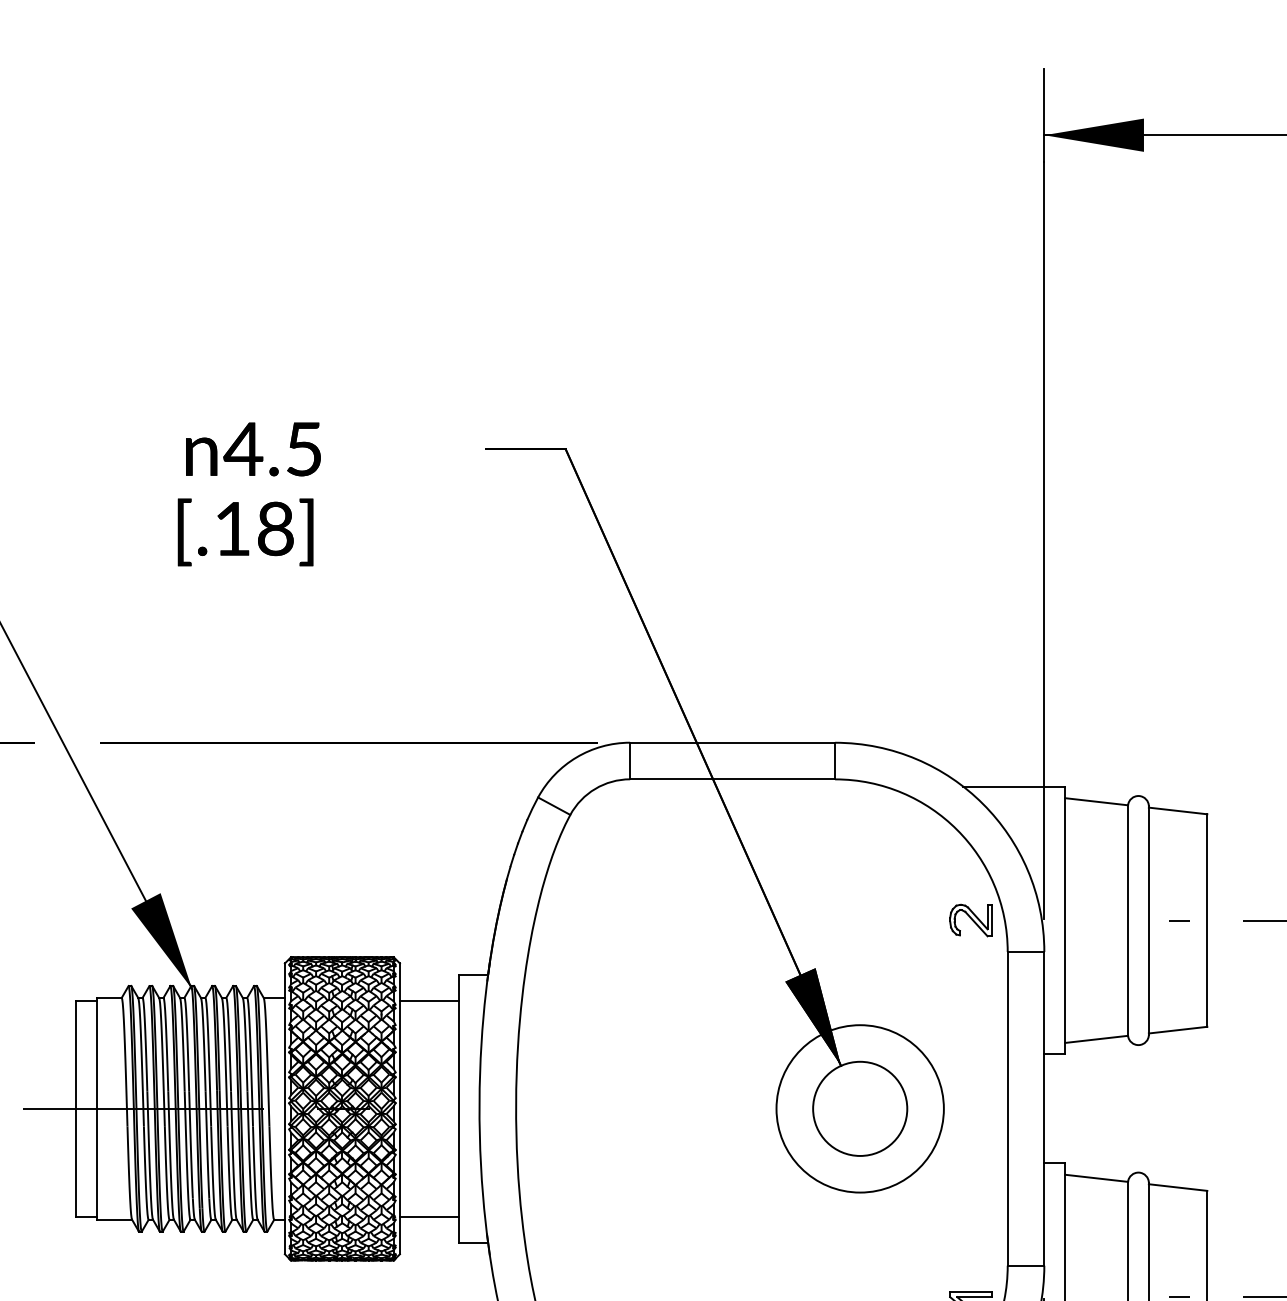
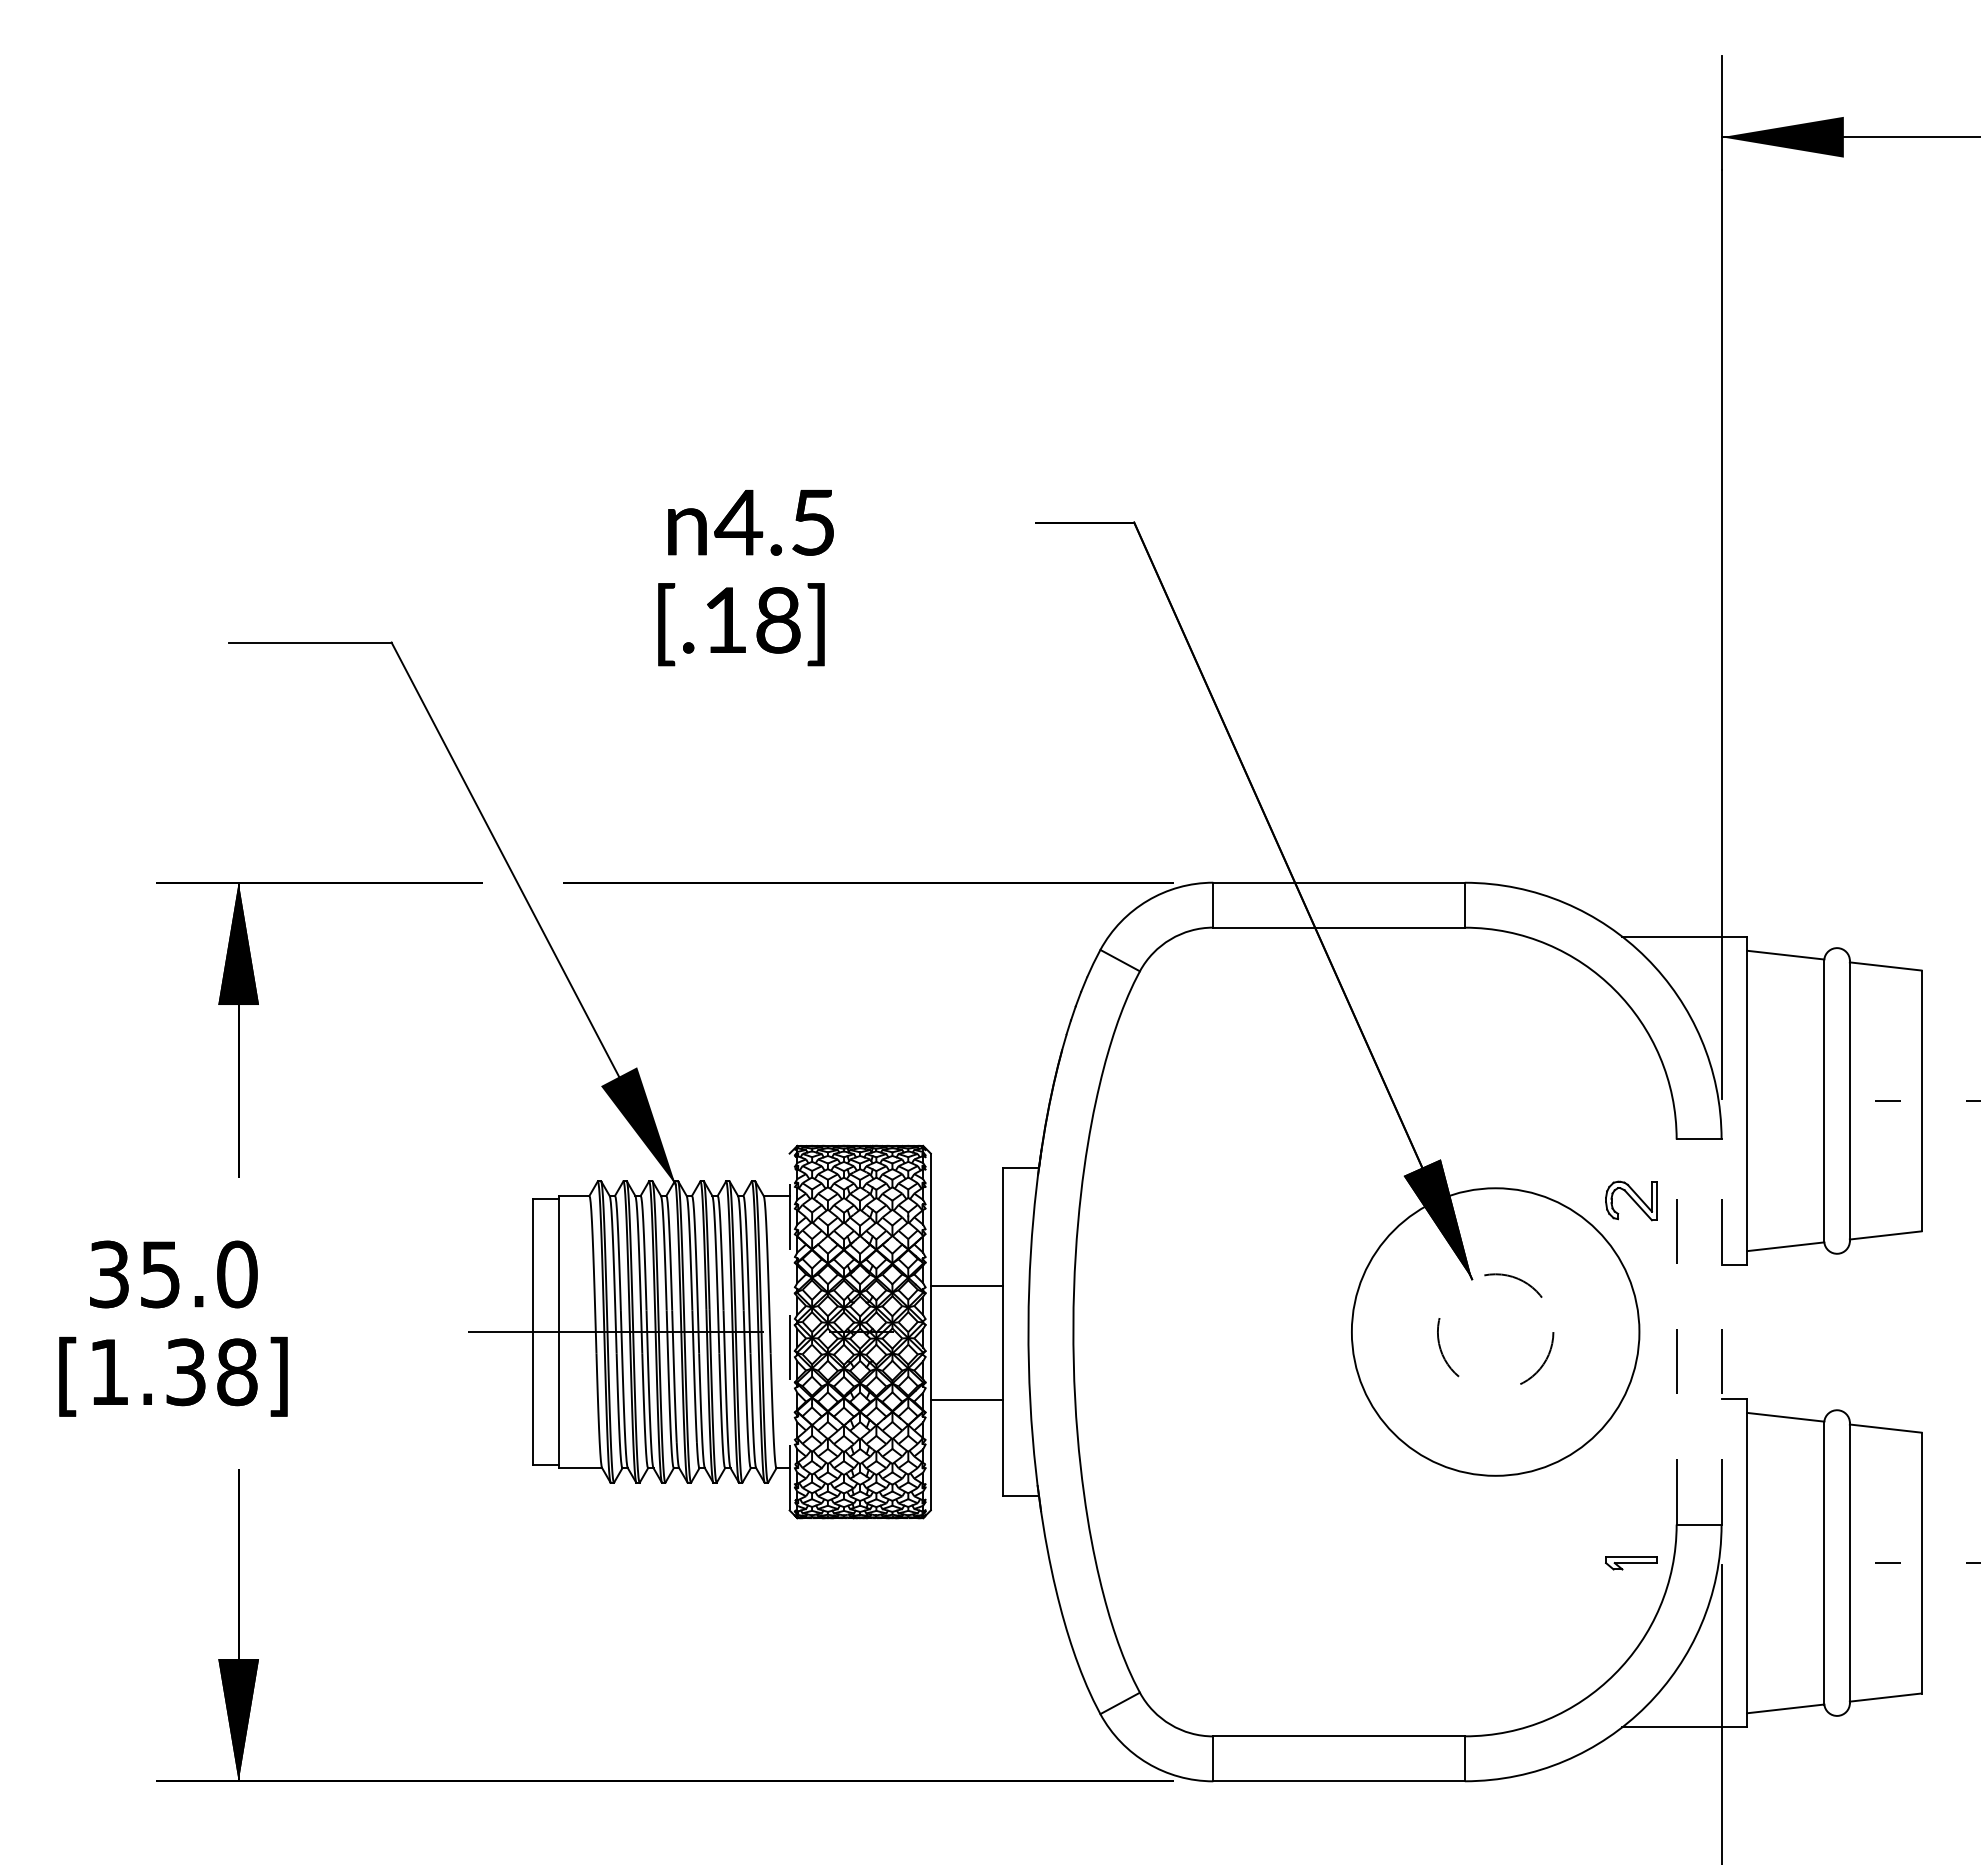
part: (970, 920) -> (1631, 1200), moved
line: (429, 1000) -> (966, 1285), moved
line: (284, 1108) -> (789, 1331), solid -> dashed
circle: (860, 1108) -> (1495, 1331), size x1.4
circle: (860, 1108) -> (1495, 1331), solid -> dashed
line: (1007, 1109) -> (1676, 1332), solid -> dashed
line: (1044, 1109) -> (1721, 1332), solid -> dashed
line: (429, 1216) -> (966, 1400), moved

